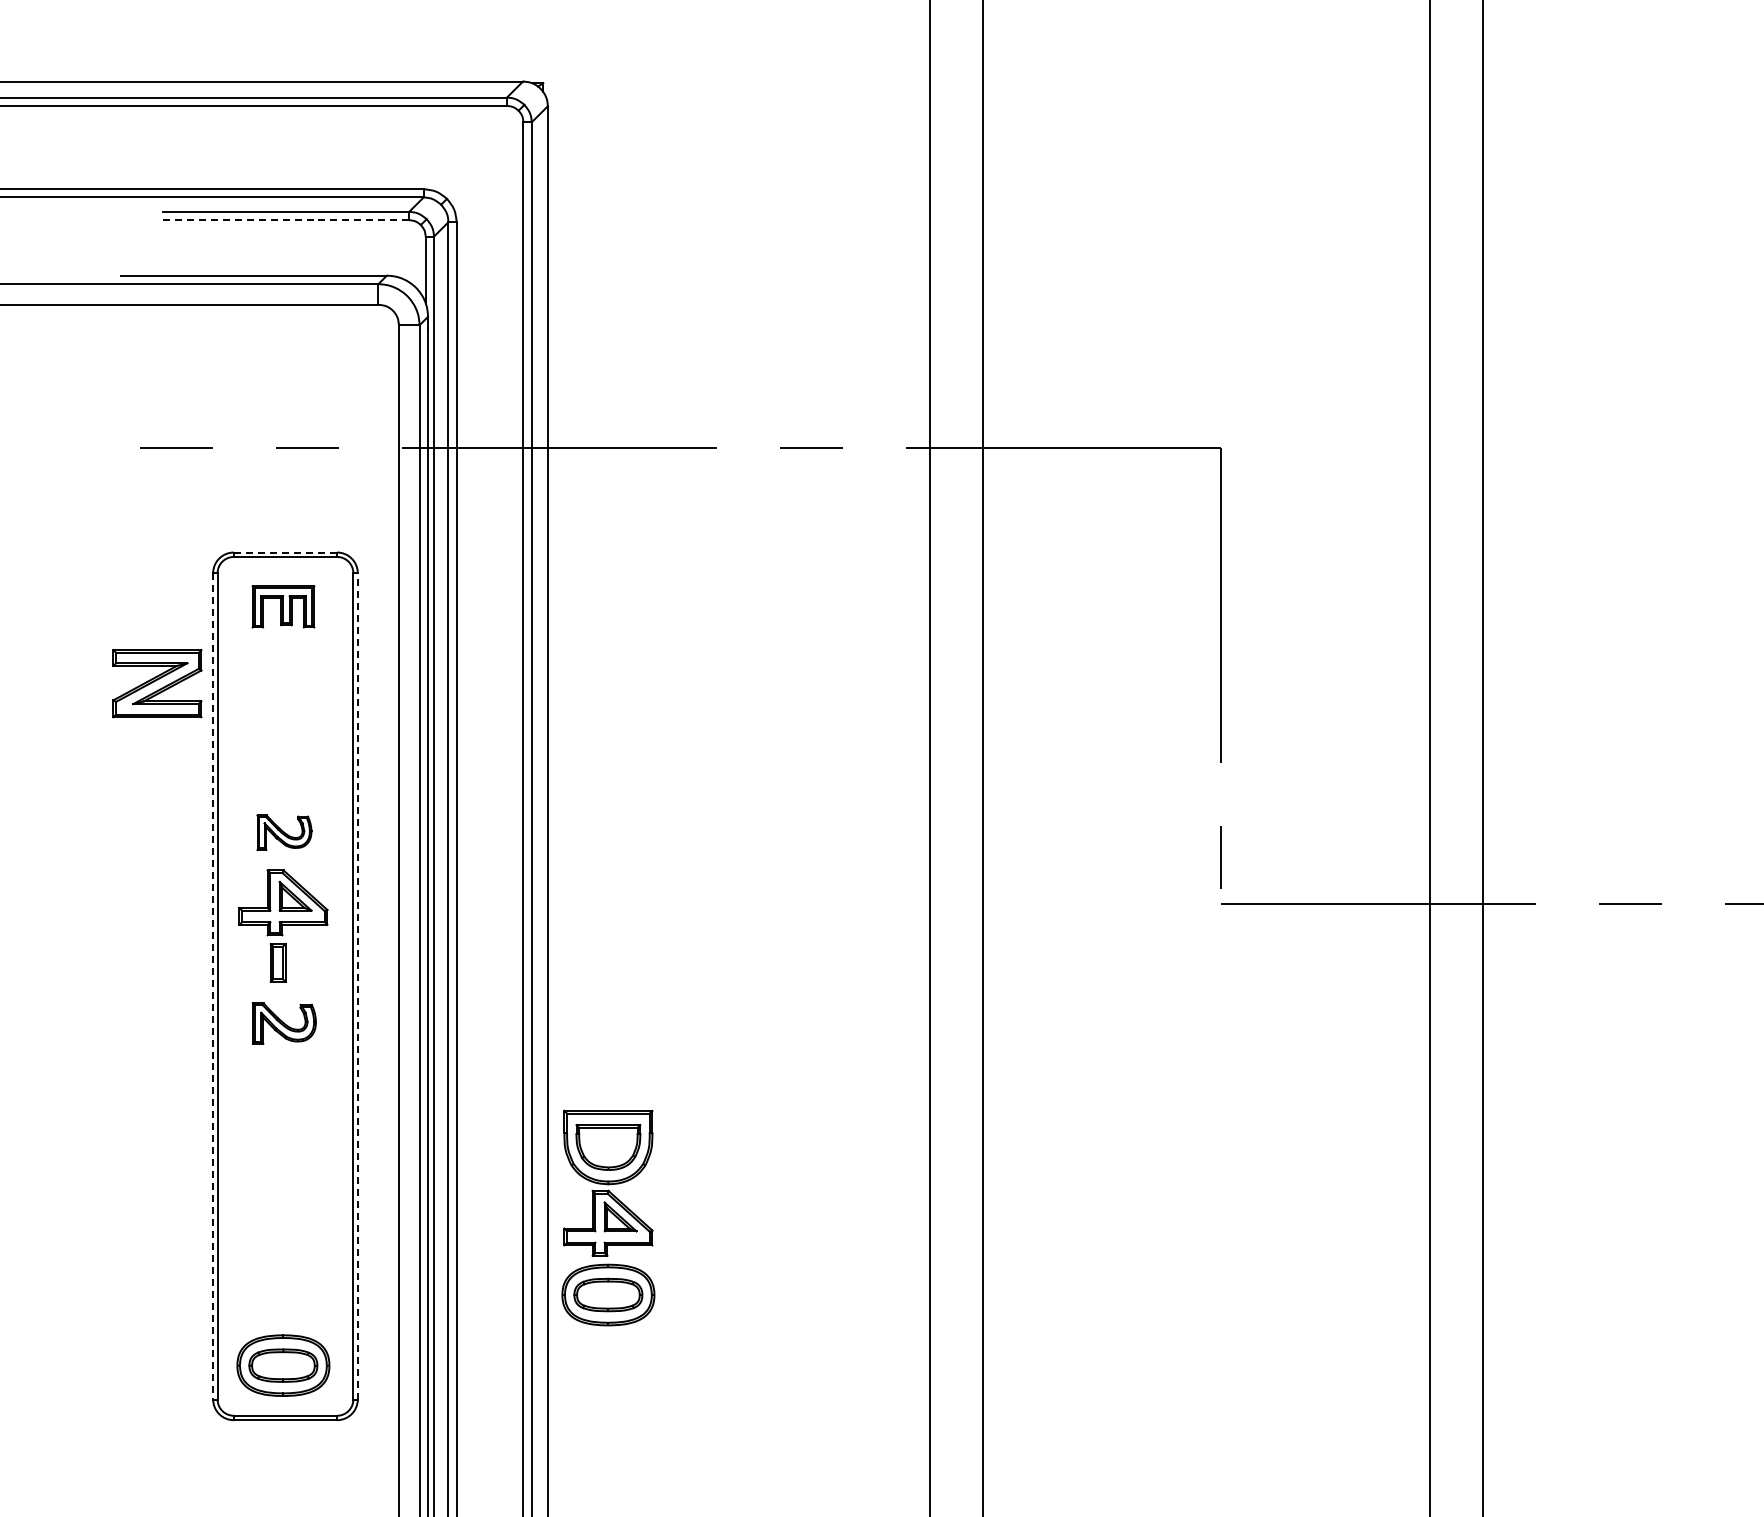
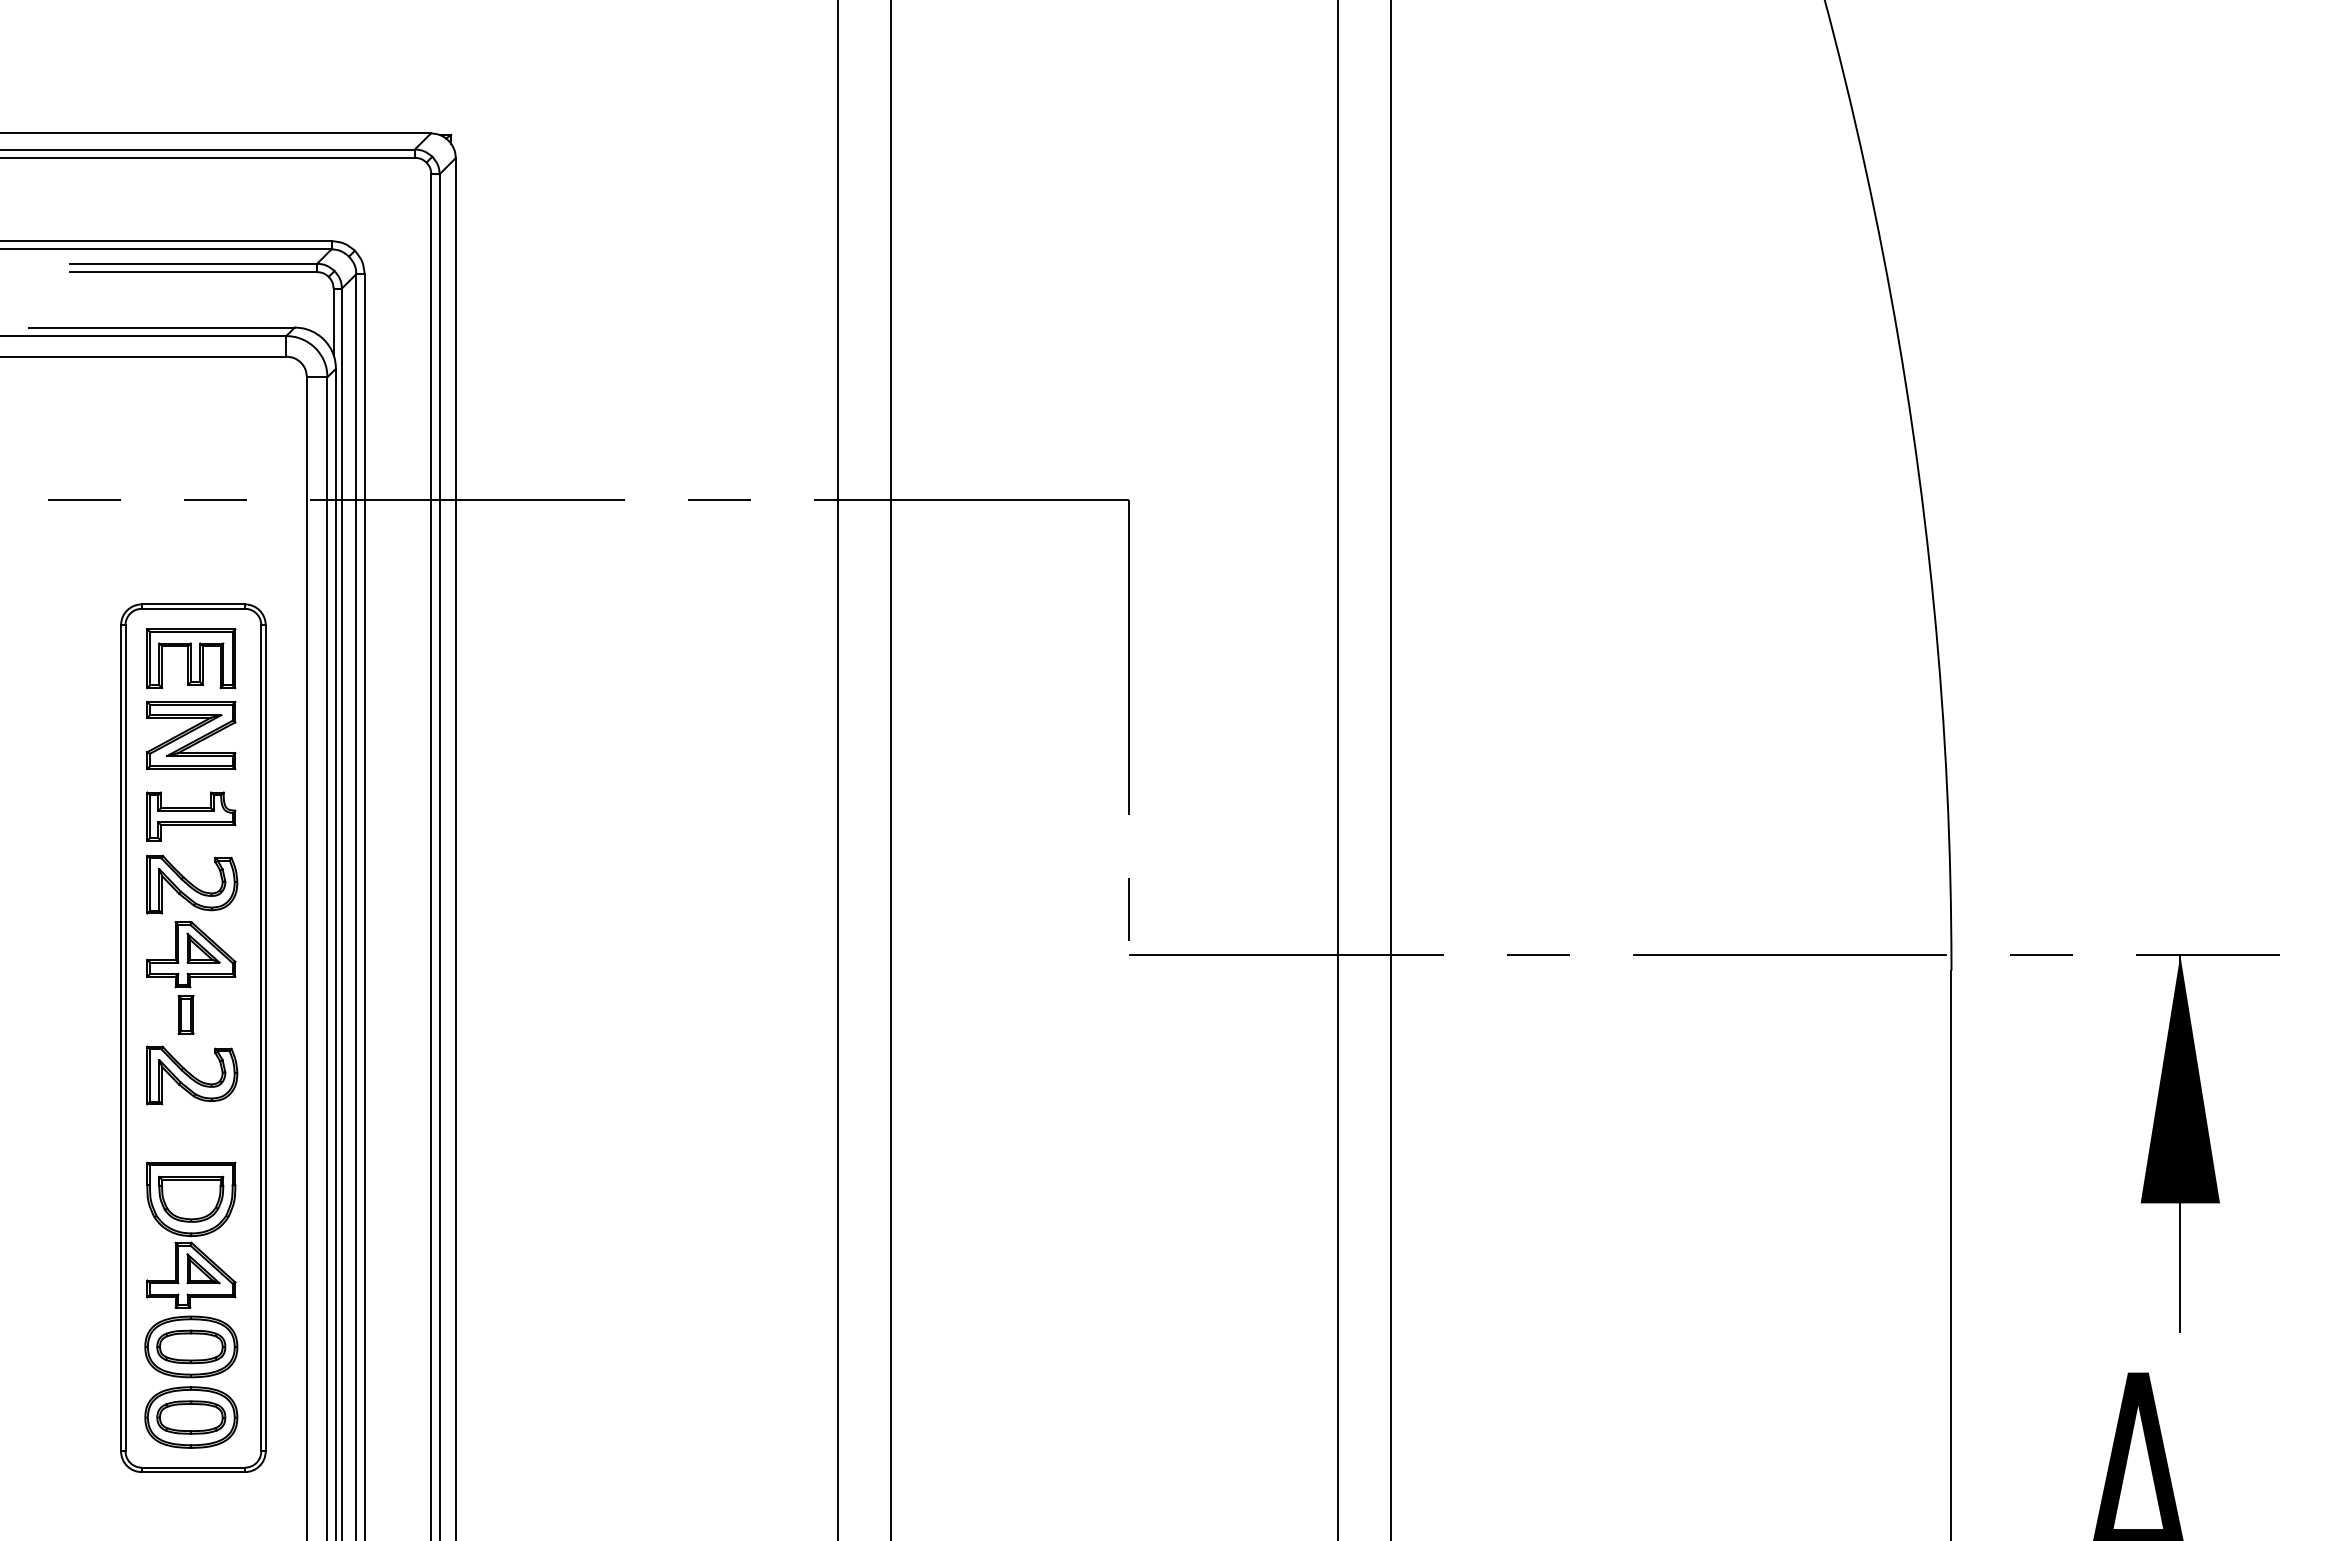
line: (285, 220) -> (193, 272), dashed -> solid
line: (285, 552) -> (193, 604), dashed -> solid
part: (283, 606) -> (191, 658), size x1.43
part: (157, 683) -> (191, 735), moved
part: (283, 764) -> (191, 816), added
part: (284, 832) -> (192, 884), size x1.67
line: (357, 985) -> (265, 1037), dashed -> solid
line: (213, 986) -> (121, 1038), dashed -> solid
part: (284, 1023) -> (192, 1075), size x1.43
part: (608, 1217) -> (191, 1269), moved

